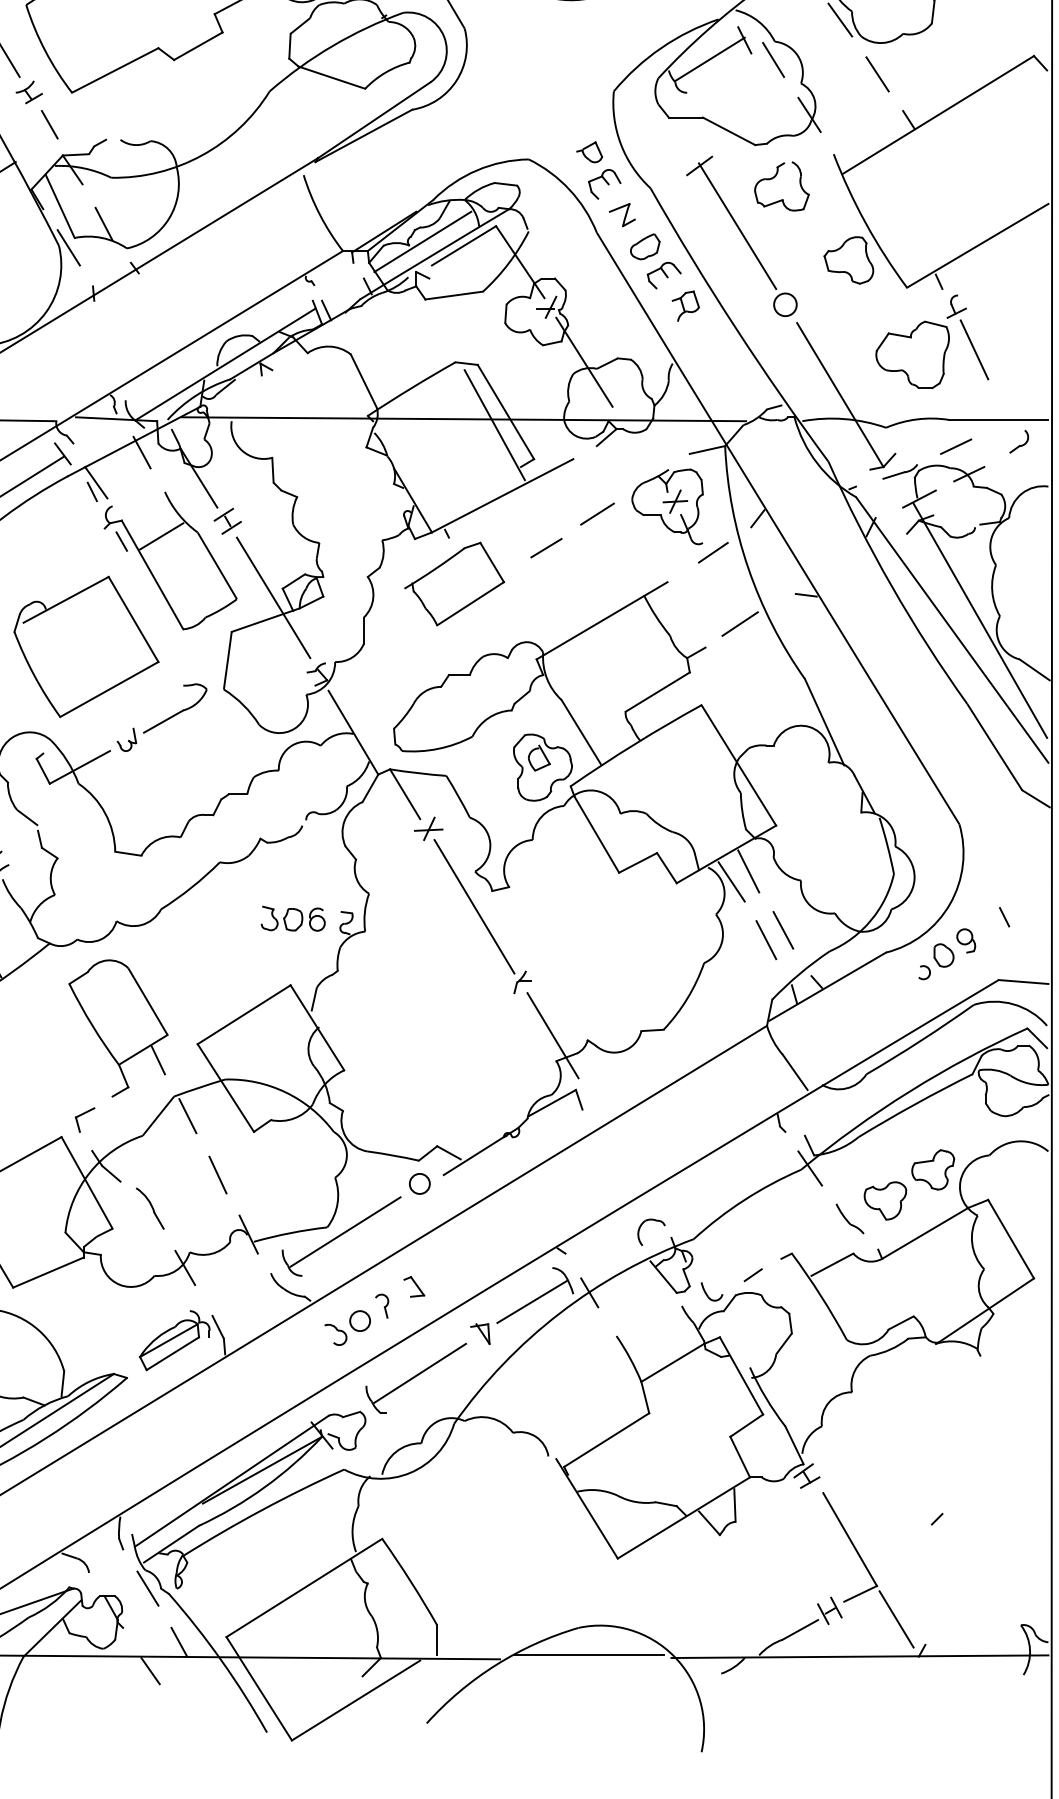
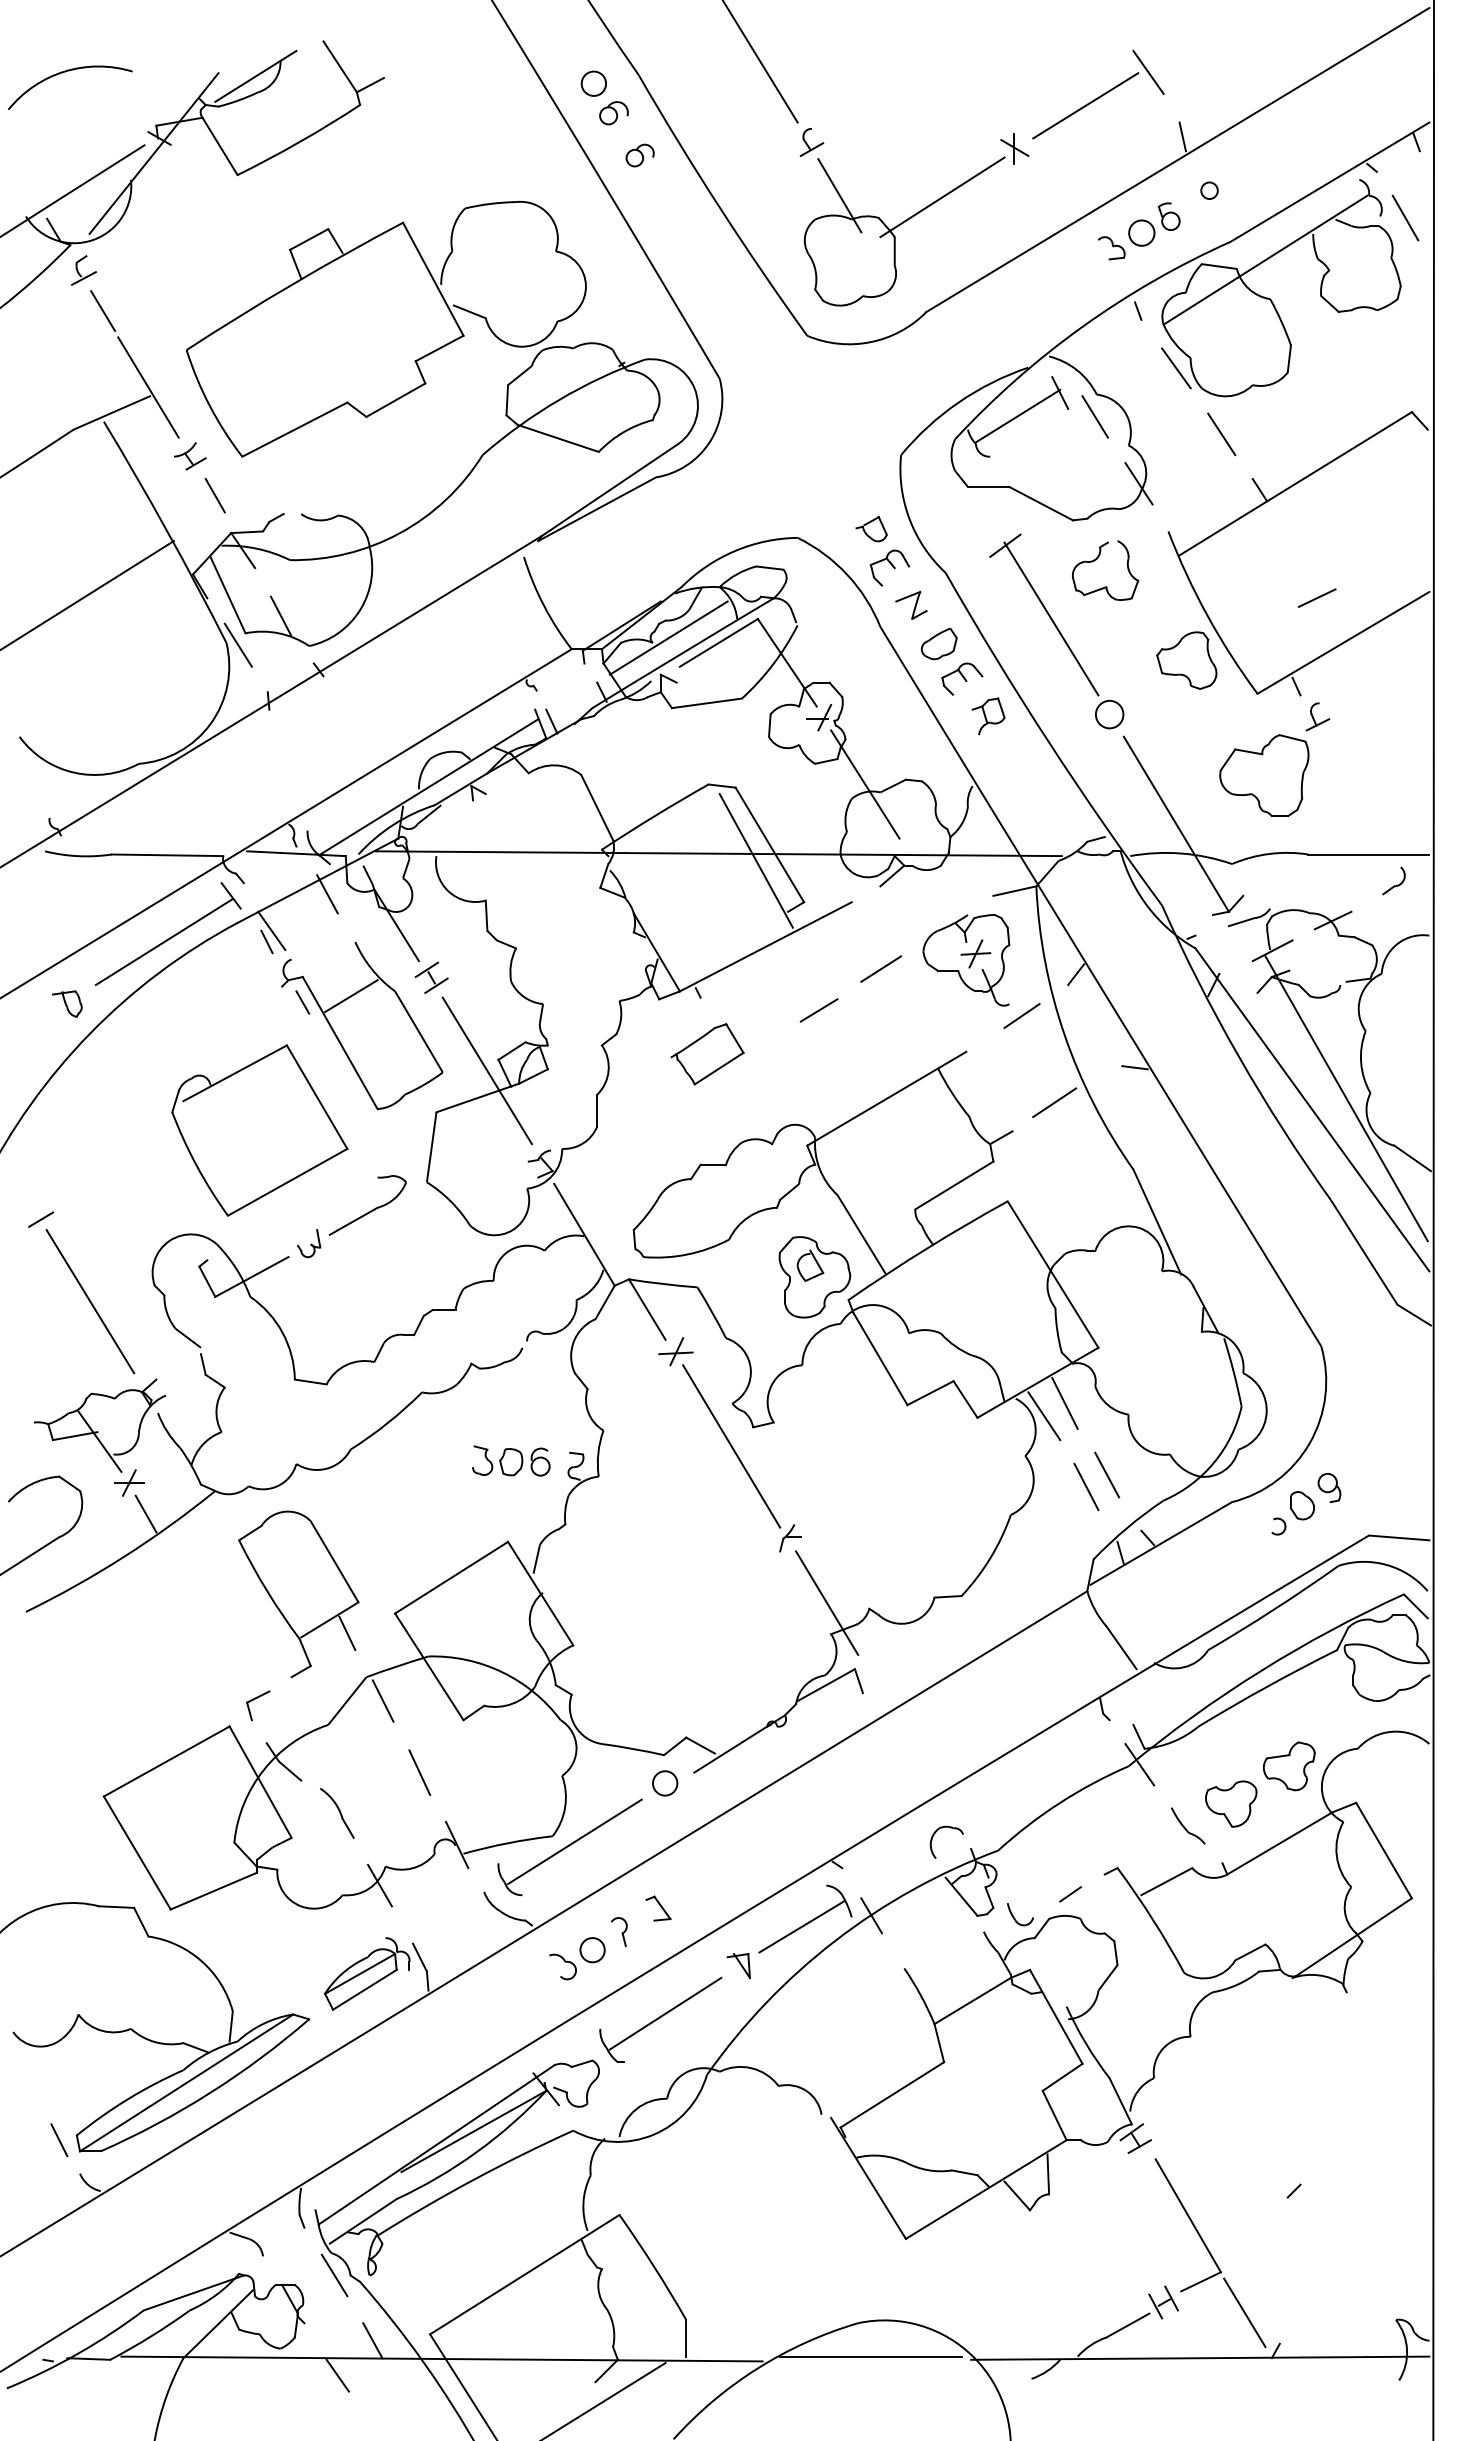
line: (974, 349) -> (1339, 769), removed
line: (955, 446) -> (1316, 597), moved
part: (454, 584) -> (707, 1054), size x0.6
line: (1004, 917) -> (1375, 1459), removed

